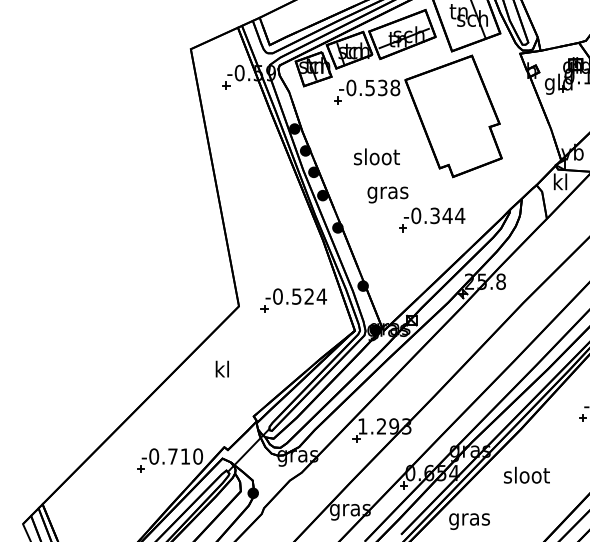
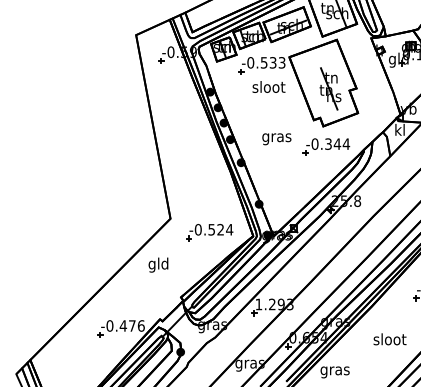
text: (394, 87) -> (281, 62), -0.538 -> -0.533
part: (463, 123) -> (330, 88), added
text: (376, 156) -> (268, 86), moved
part: (432, 219) -> (326, 146), moved
part: (293, 300) -> (209, 232), moved
text: (222, 370) -> (158, 264), kl -> gld
text: (184, 455) -> (131, 325), -0.710 -> -0.476
text: (526, 475) -> (389, 339), moved

